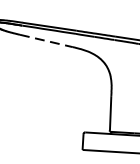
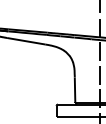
line: (46, 41) -> (26, 41), dashed -> solid

